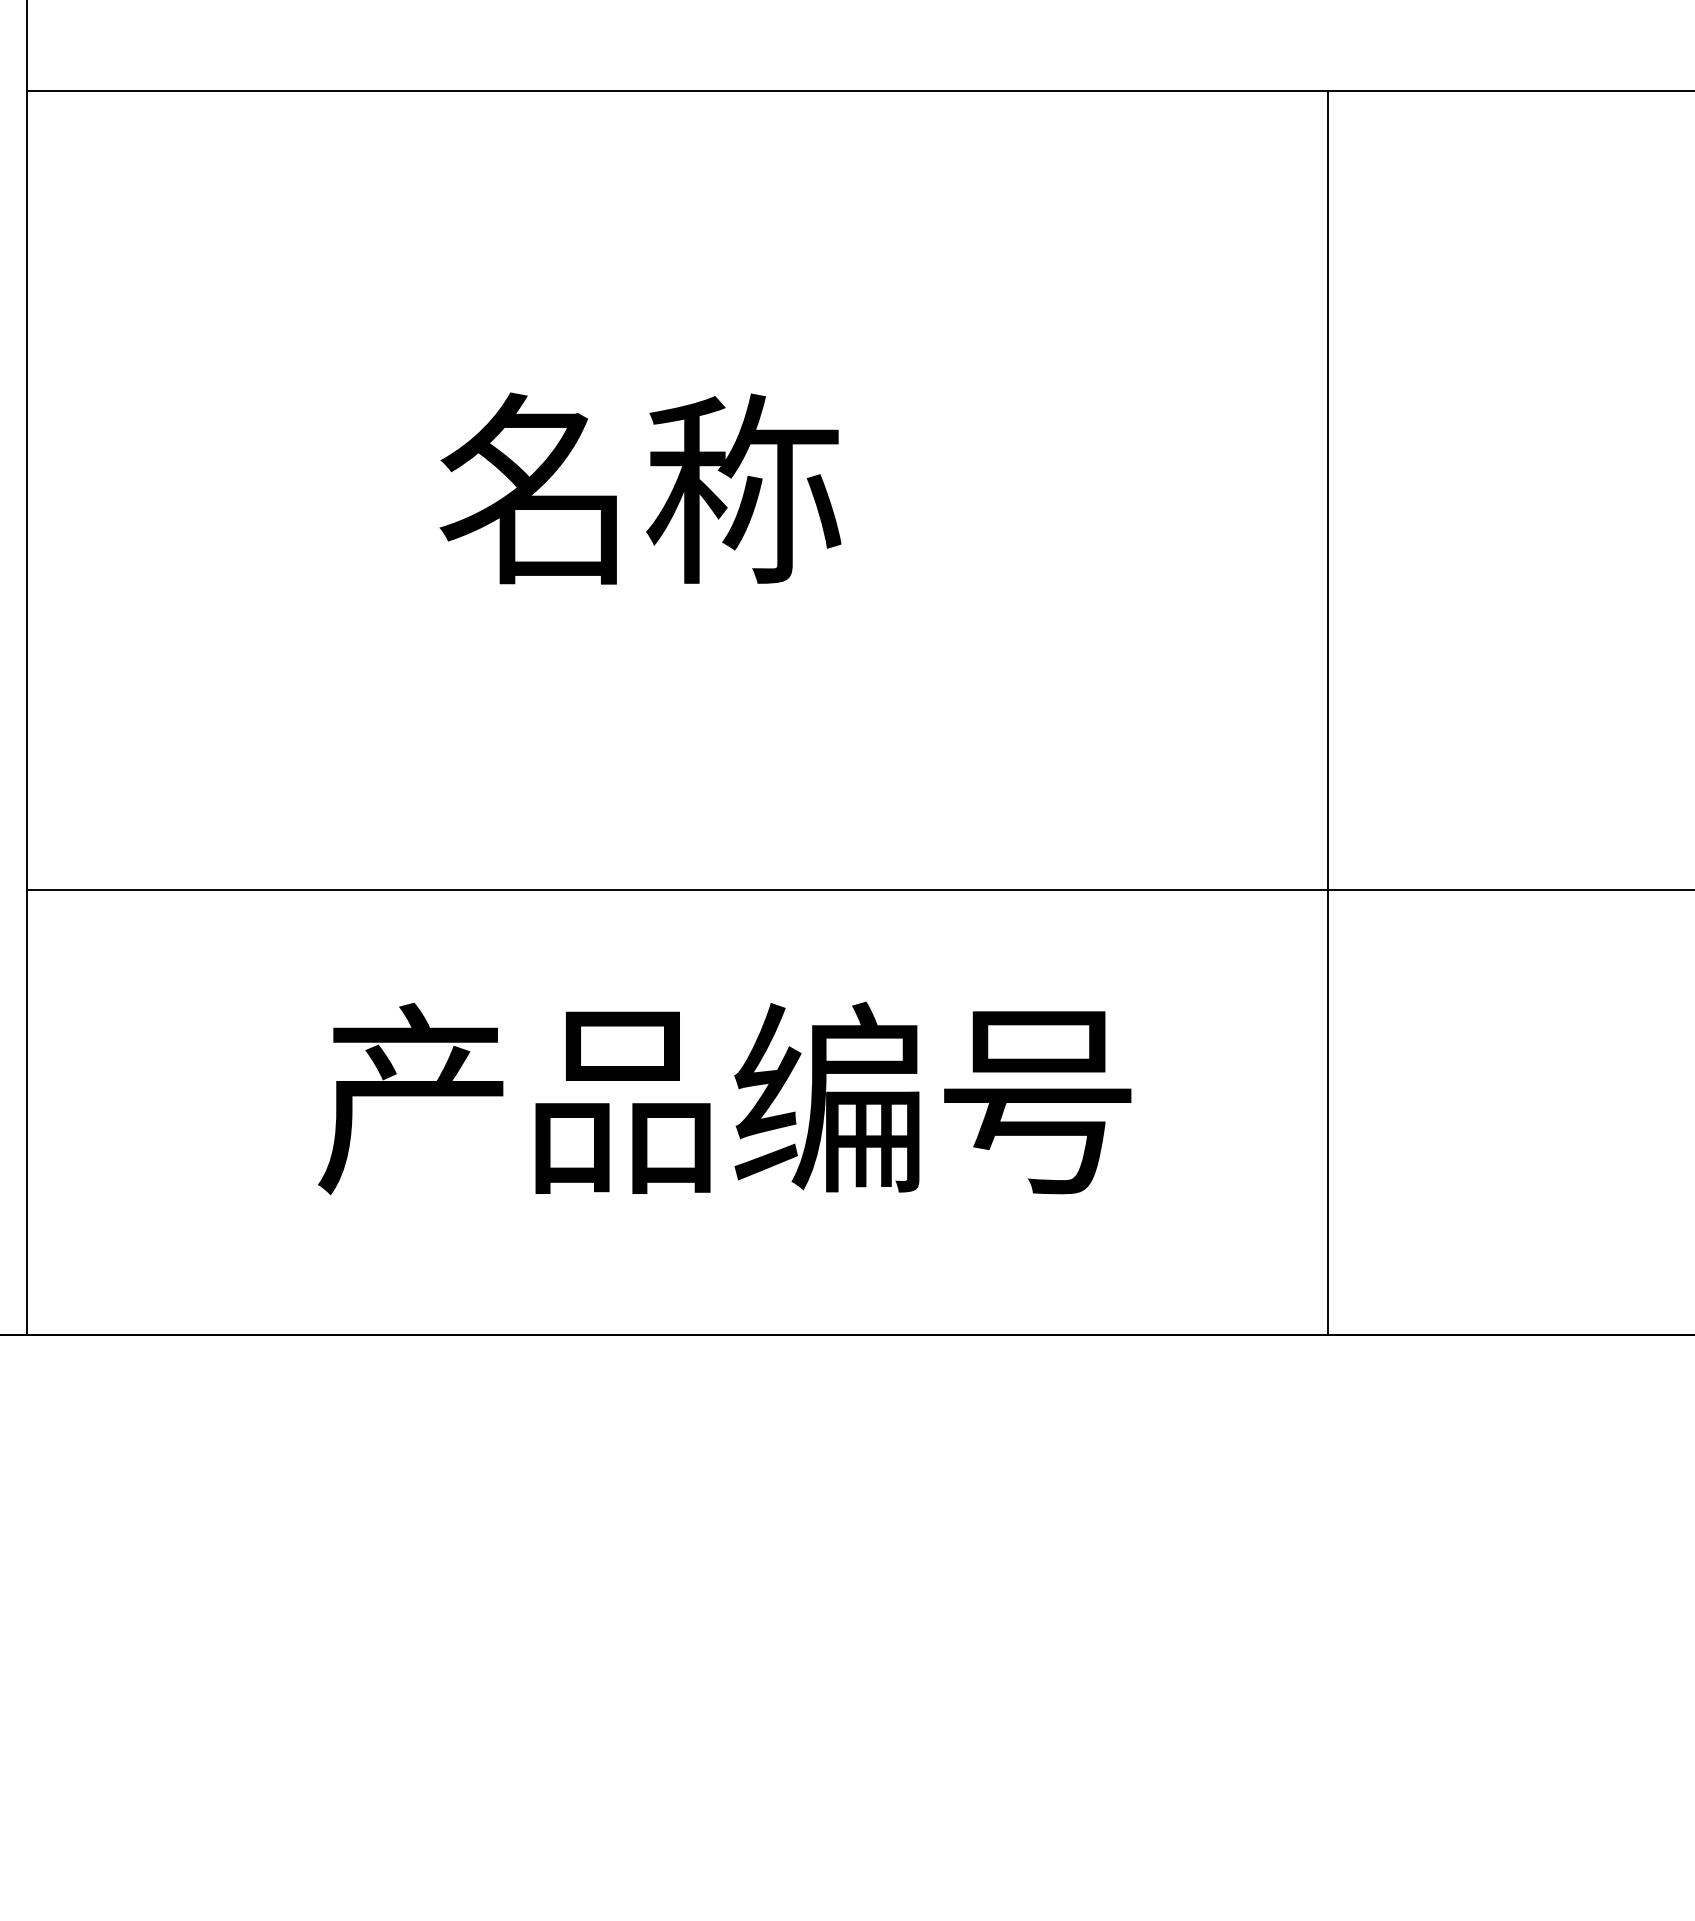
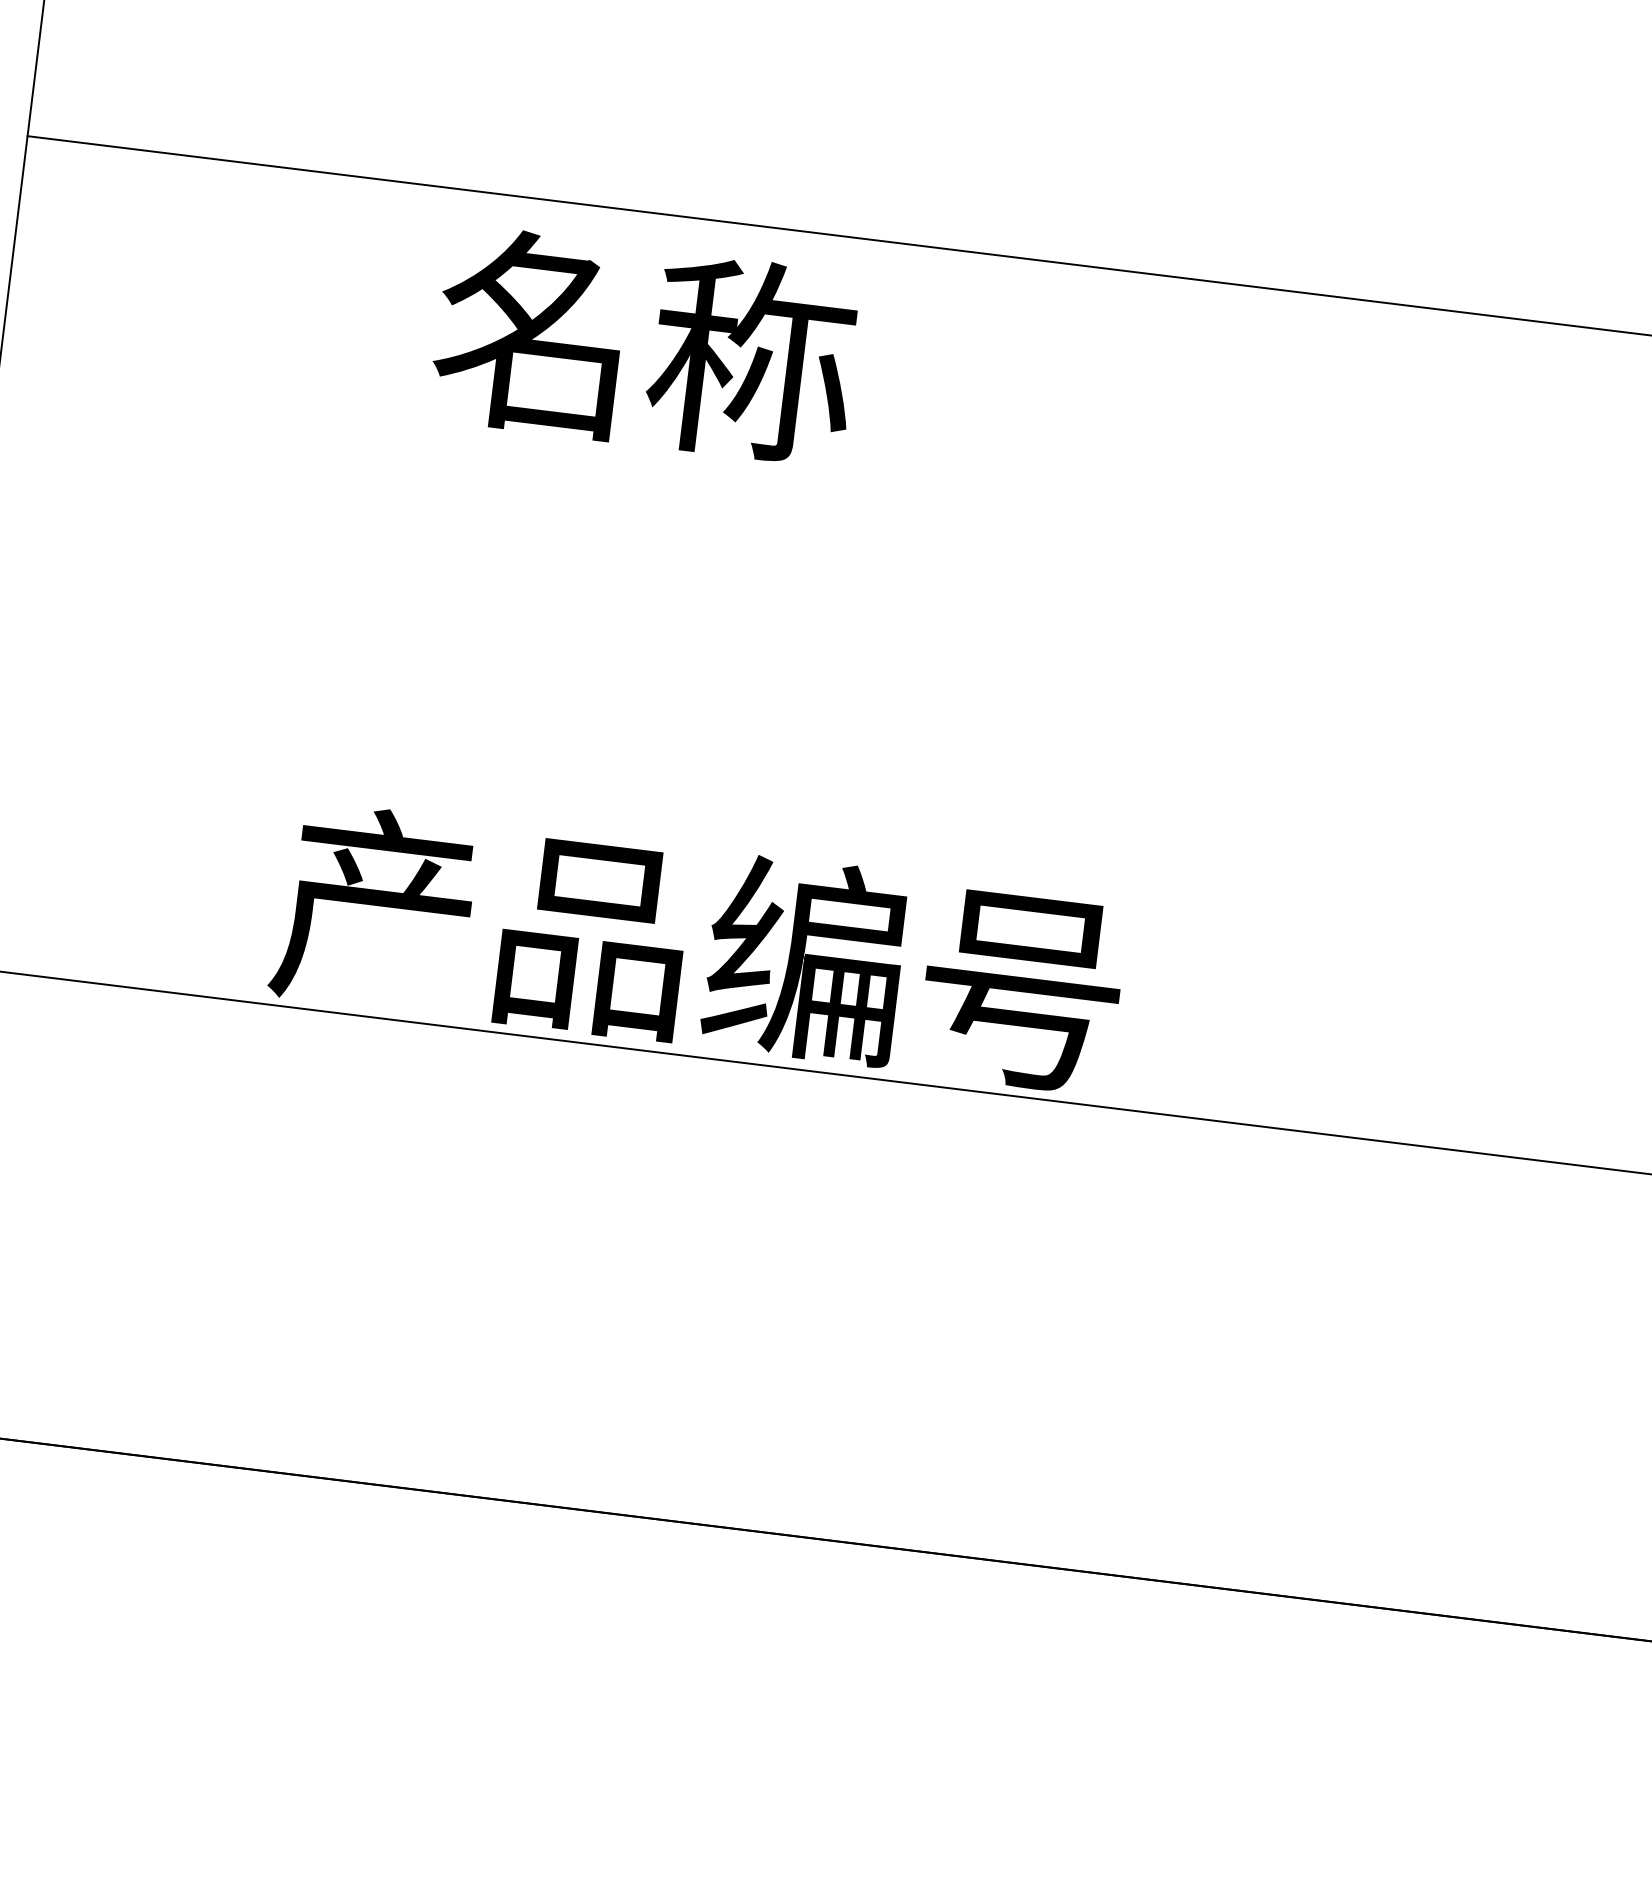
text: (640, 488) -> (645, 346), moved
line: (1327, 712) -> (1293, 944), removed
text: (724, 1098) -> (698, 947), moved

